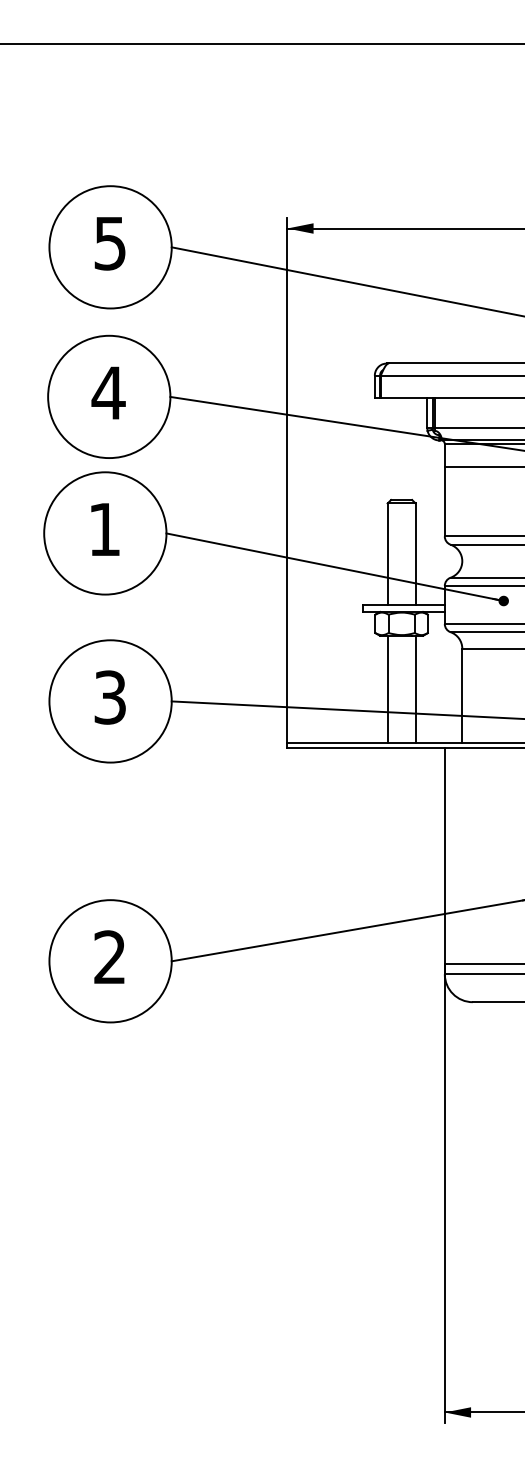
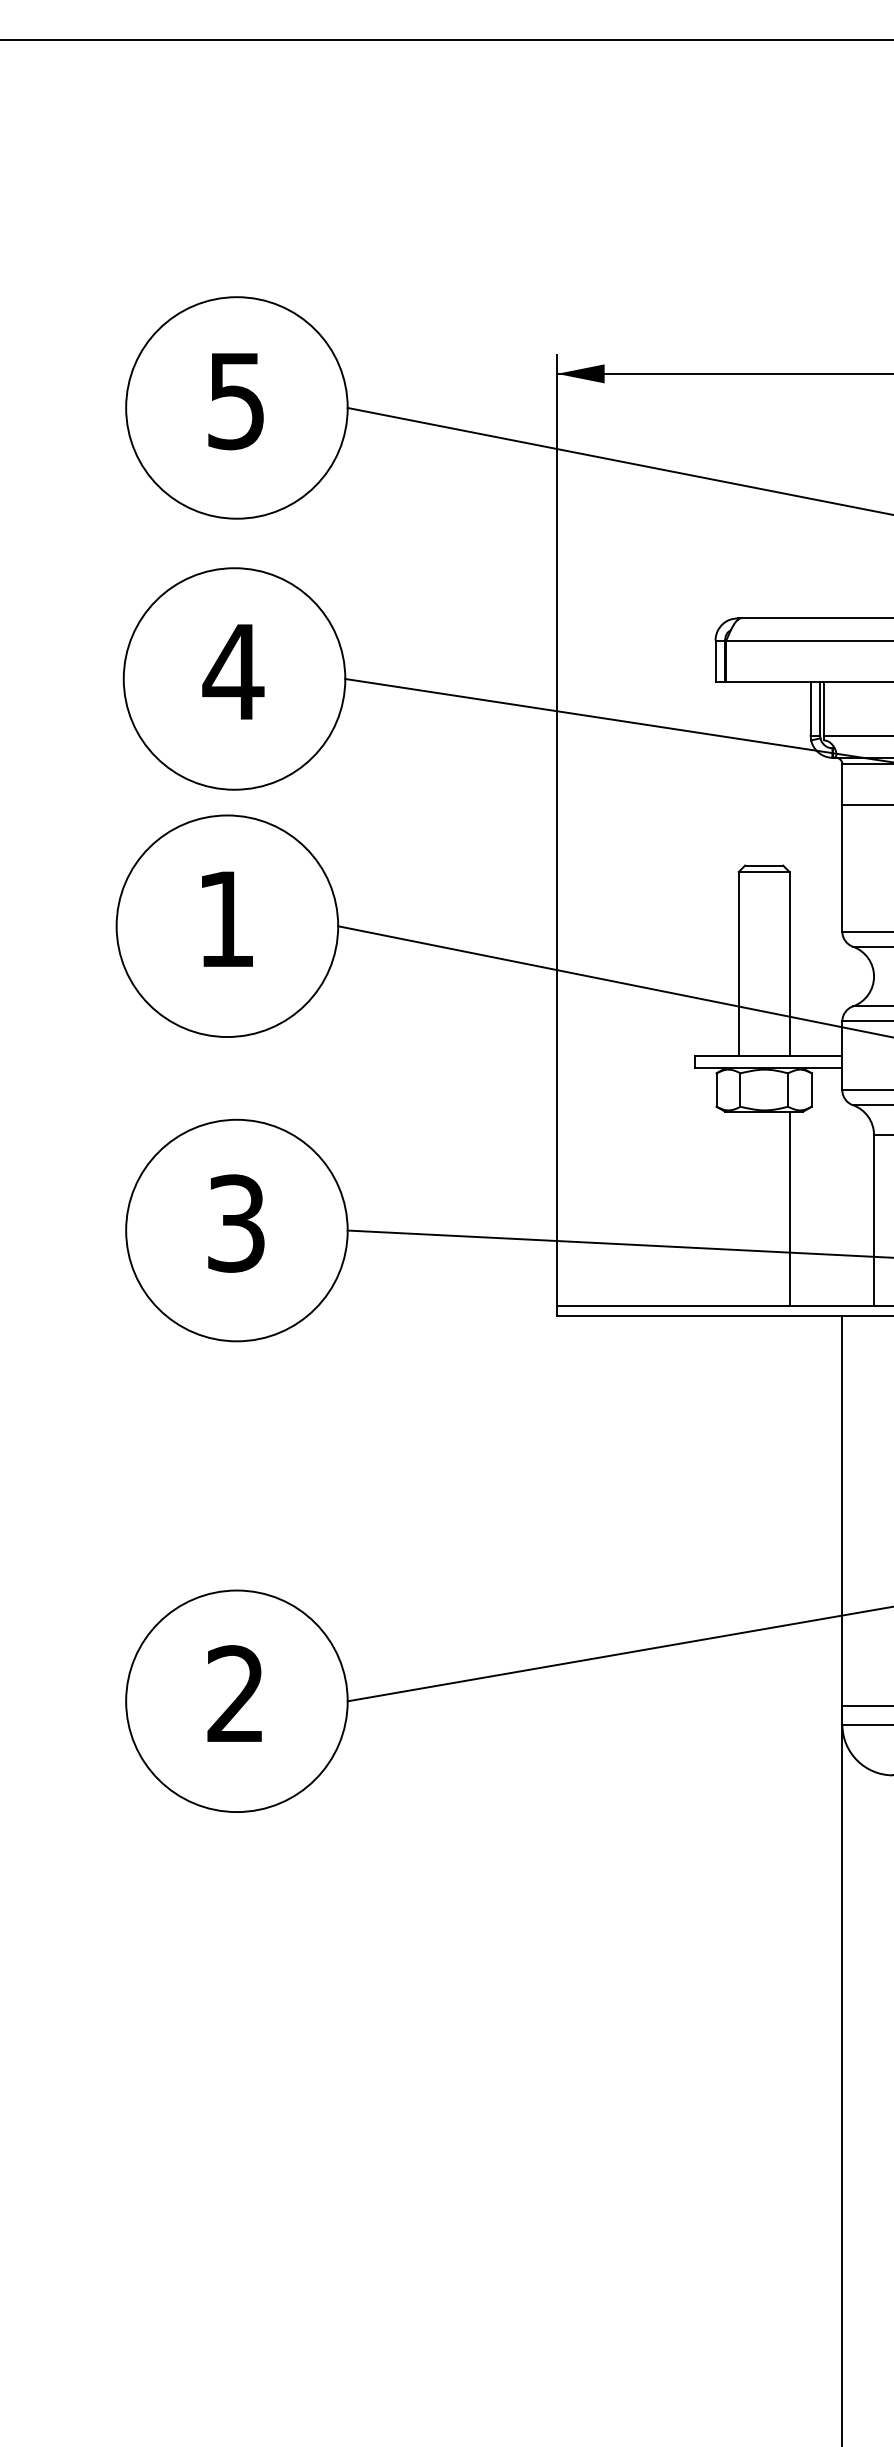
line: (387, 689) -> (738, 1208), removed

